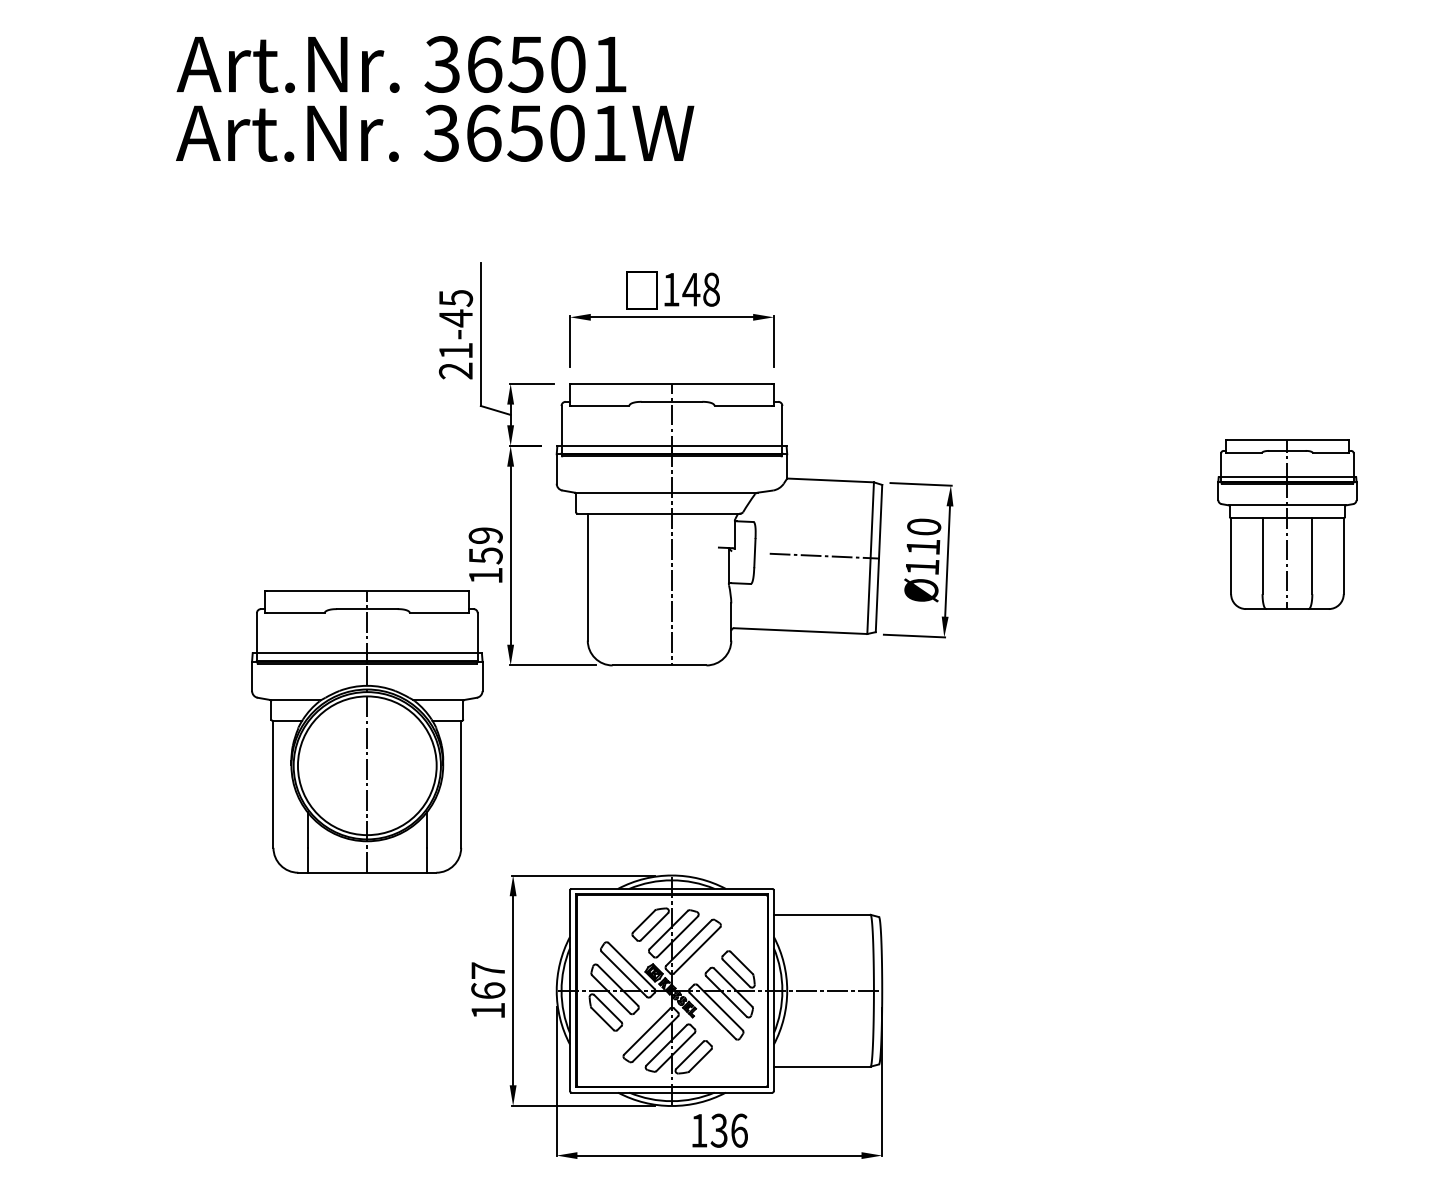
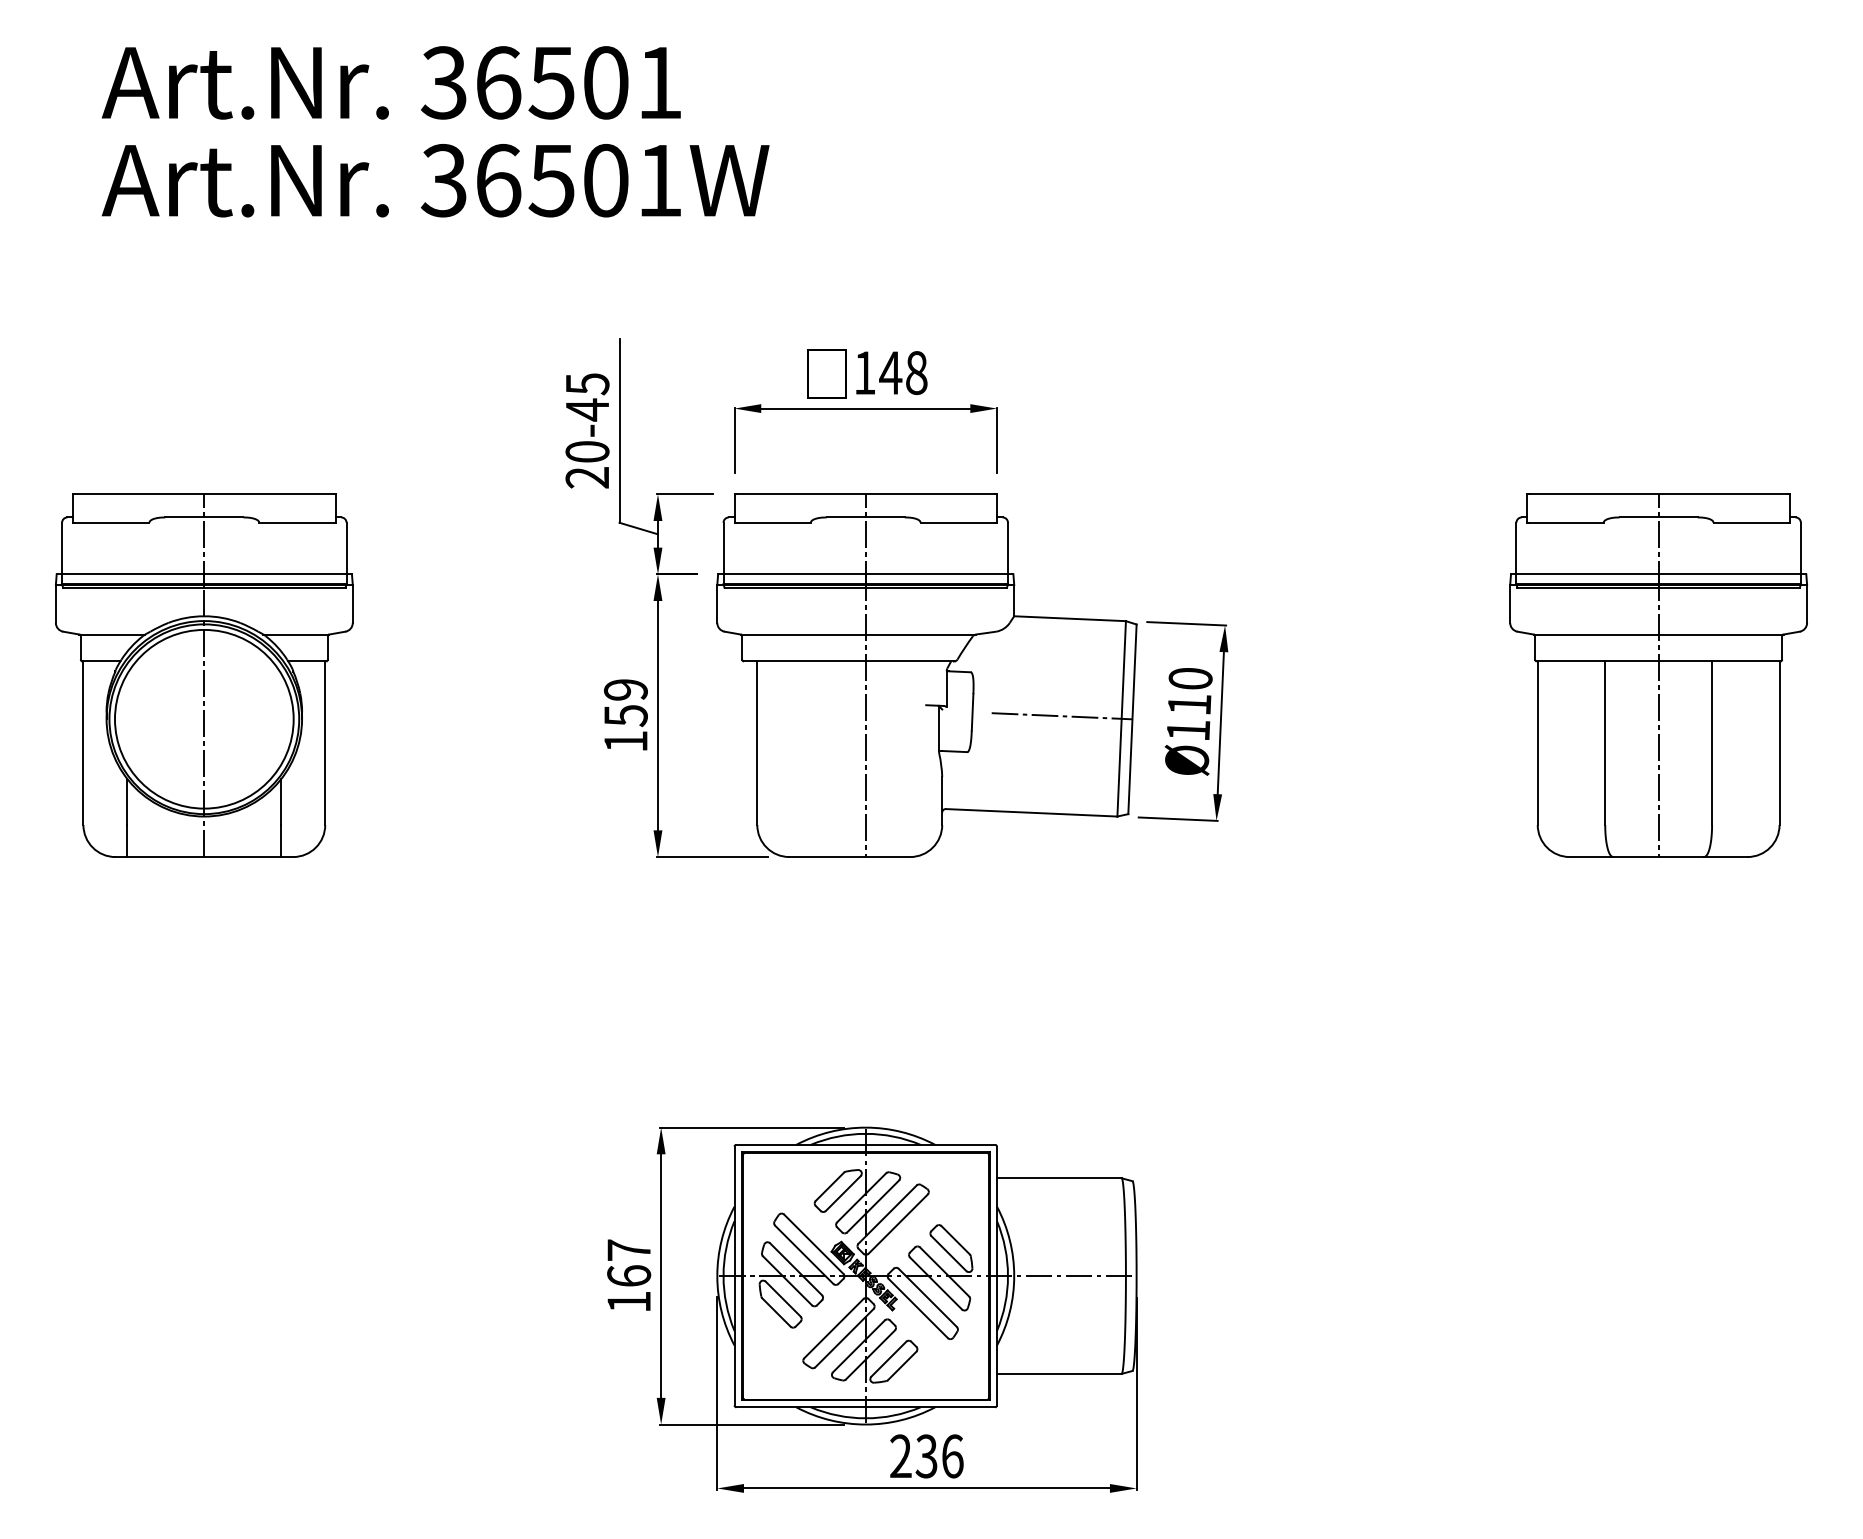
text: (400, 64) -> (390, 82), moved
text: (434, 133) -> (435, 180), moved
text: (455, 350) -> (587, 451), 21-45 -> 20-45
part: (1287, 524) -> (1658, 675), size x1.67
part: (367, 731) -> (204, 675), moved
text: (698, 1130) -> (900, 1455), 136 -> 236

